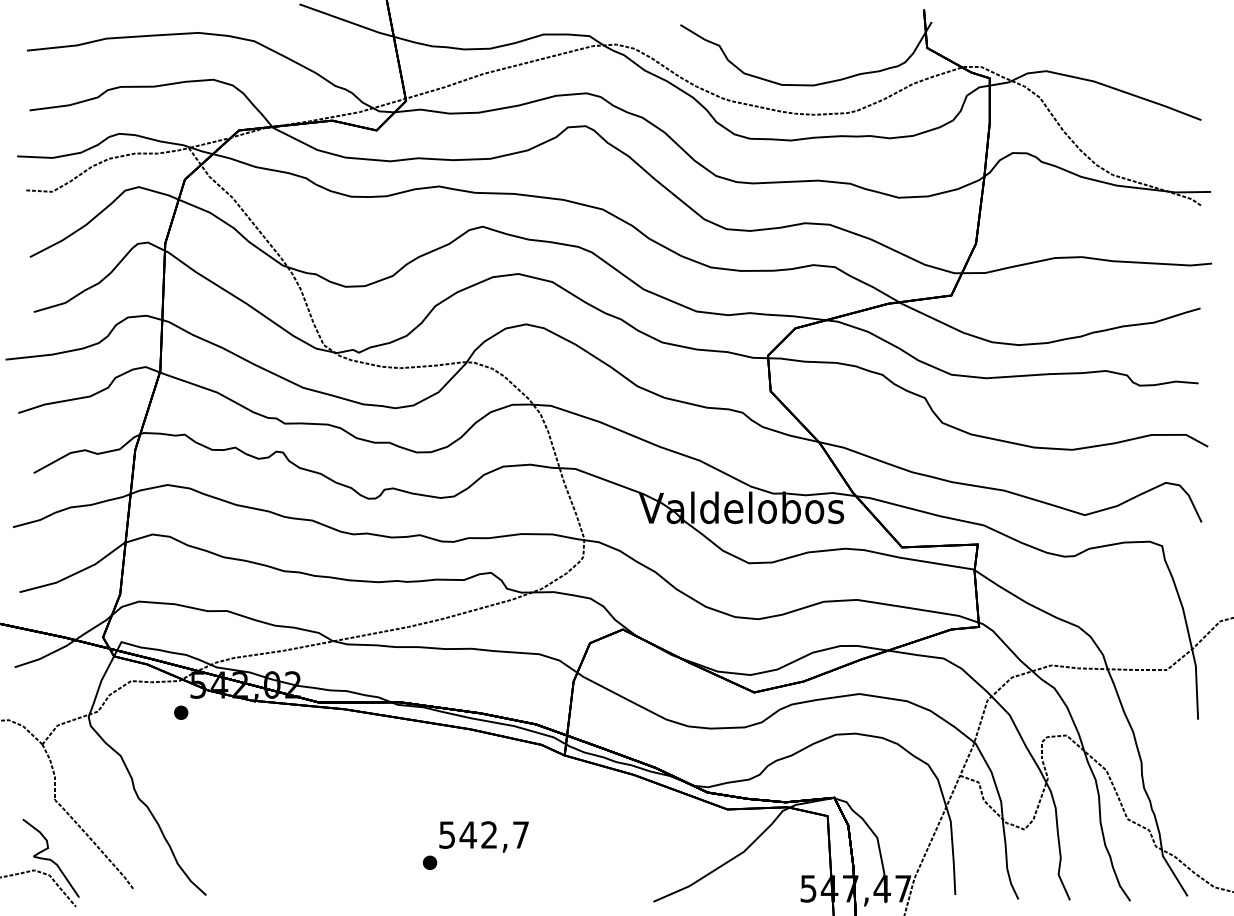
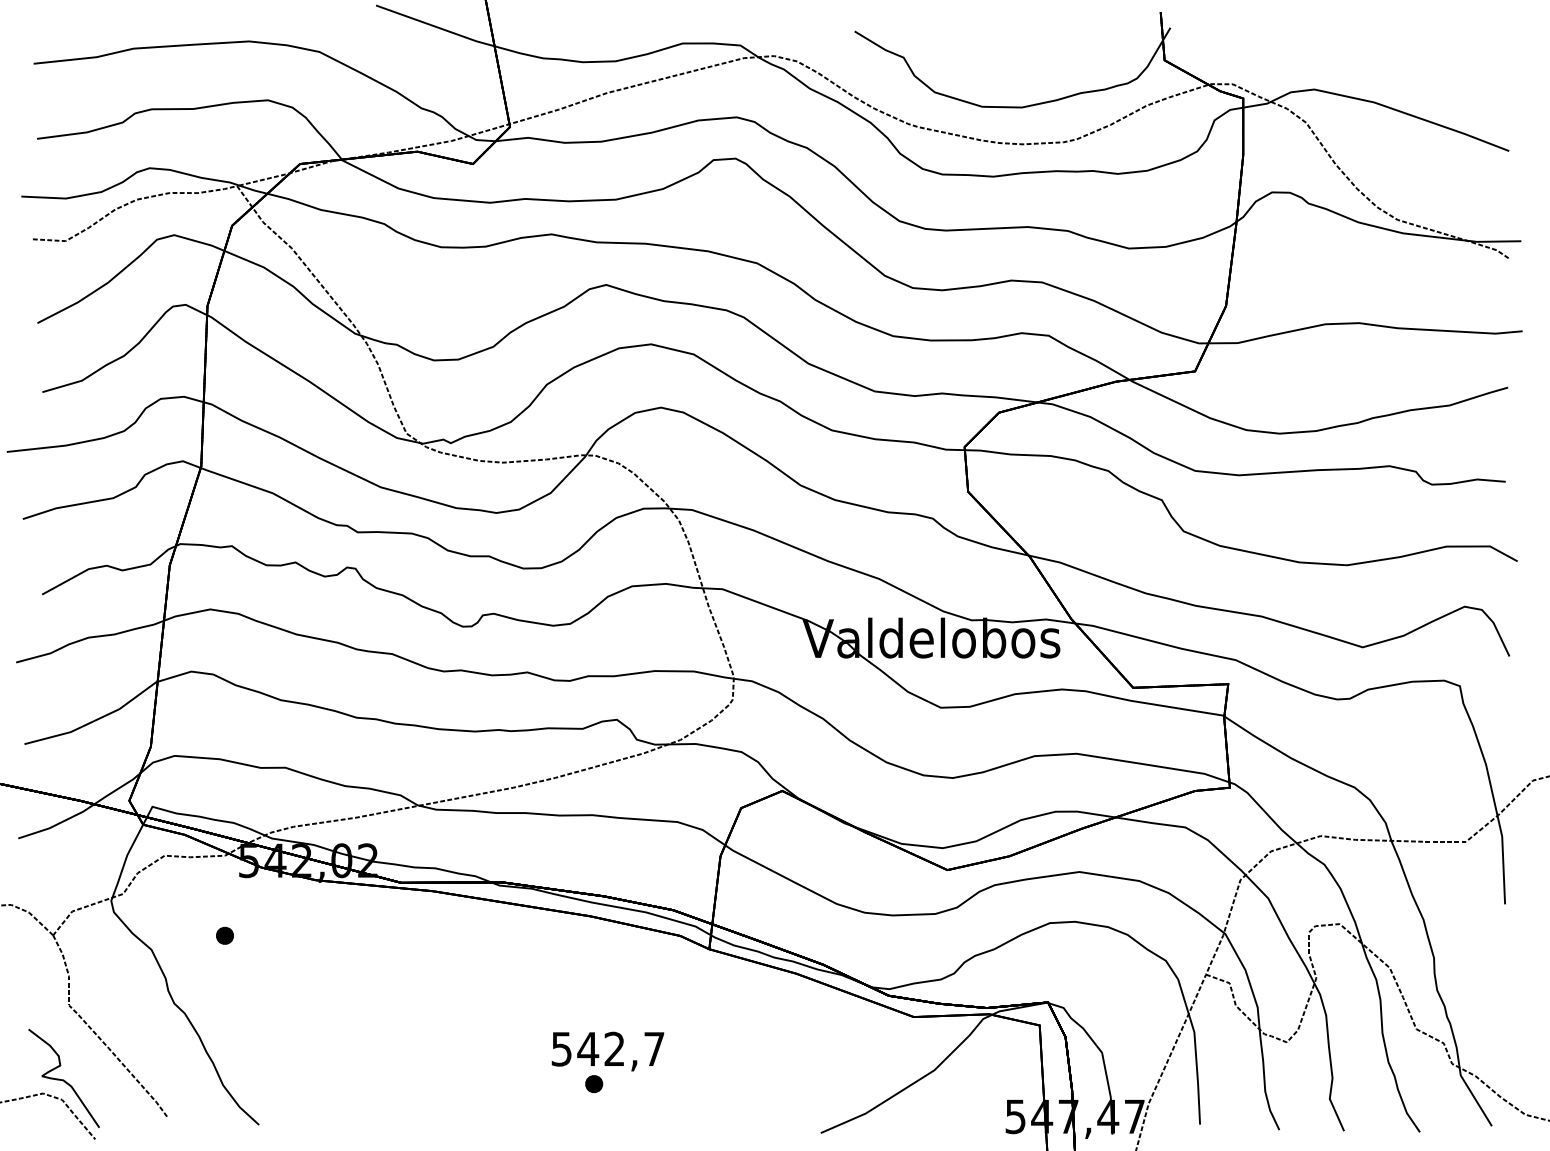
part: (181, 712) -> (225, 935), moved
part: (430, 862) -> (594, 1083), moved

